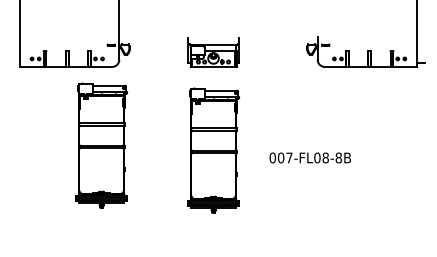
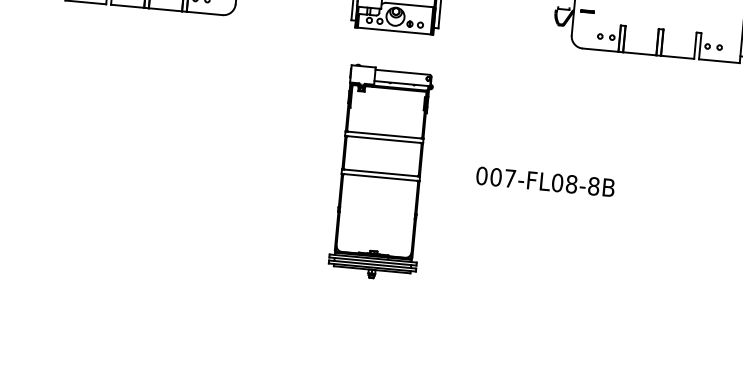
part: (101, 145) -> (192, 146), removed
text: (309, 157) -> (544, 180), moved

